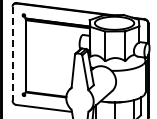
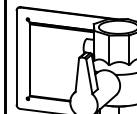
line: (12, 53) -> (16, 57), dashed -> solid

